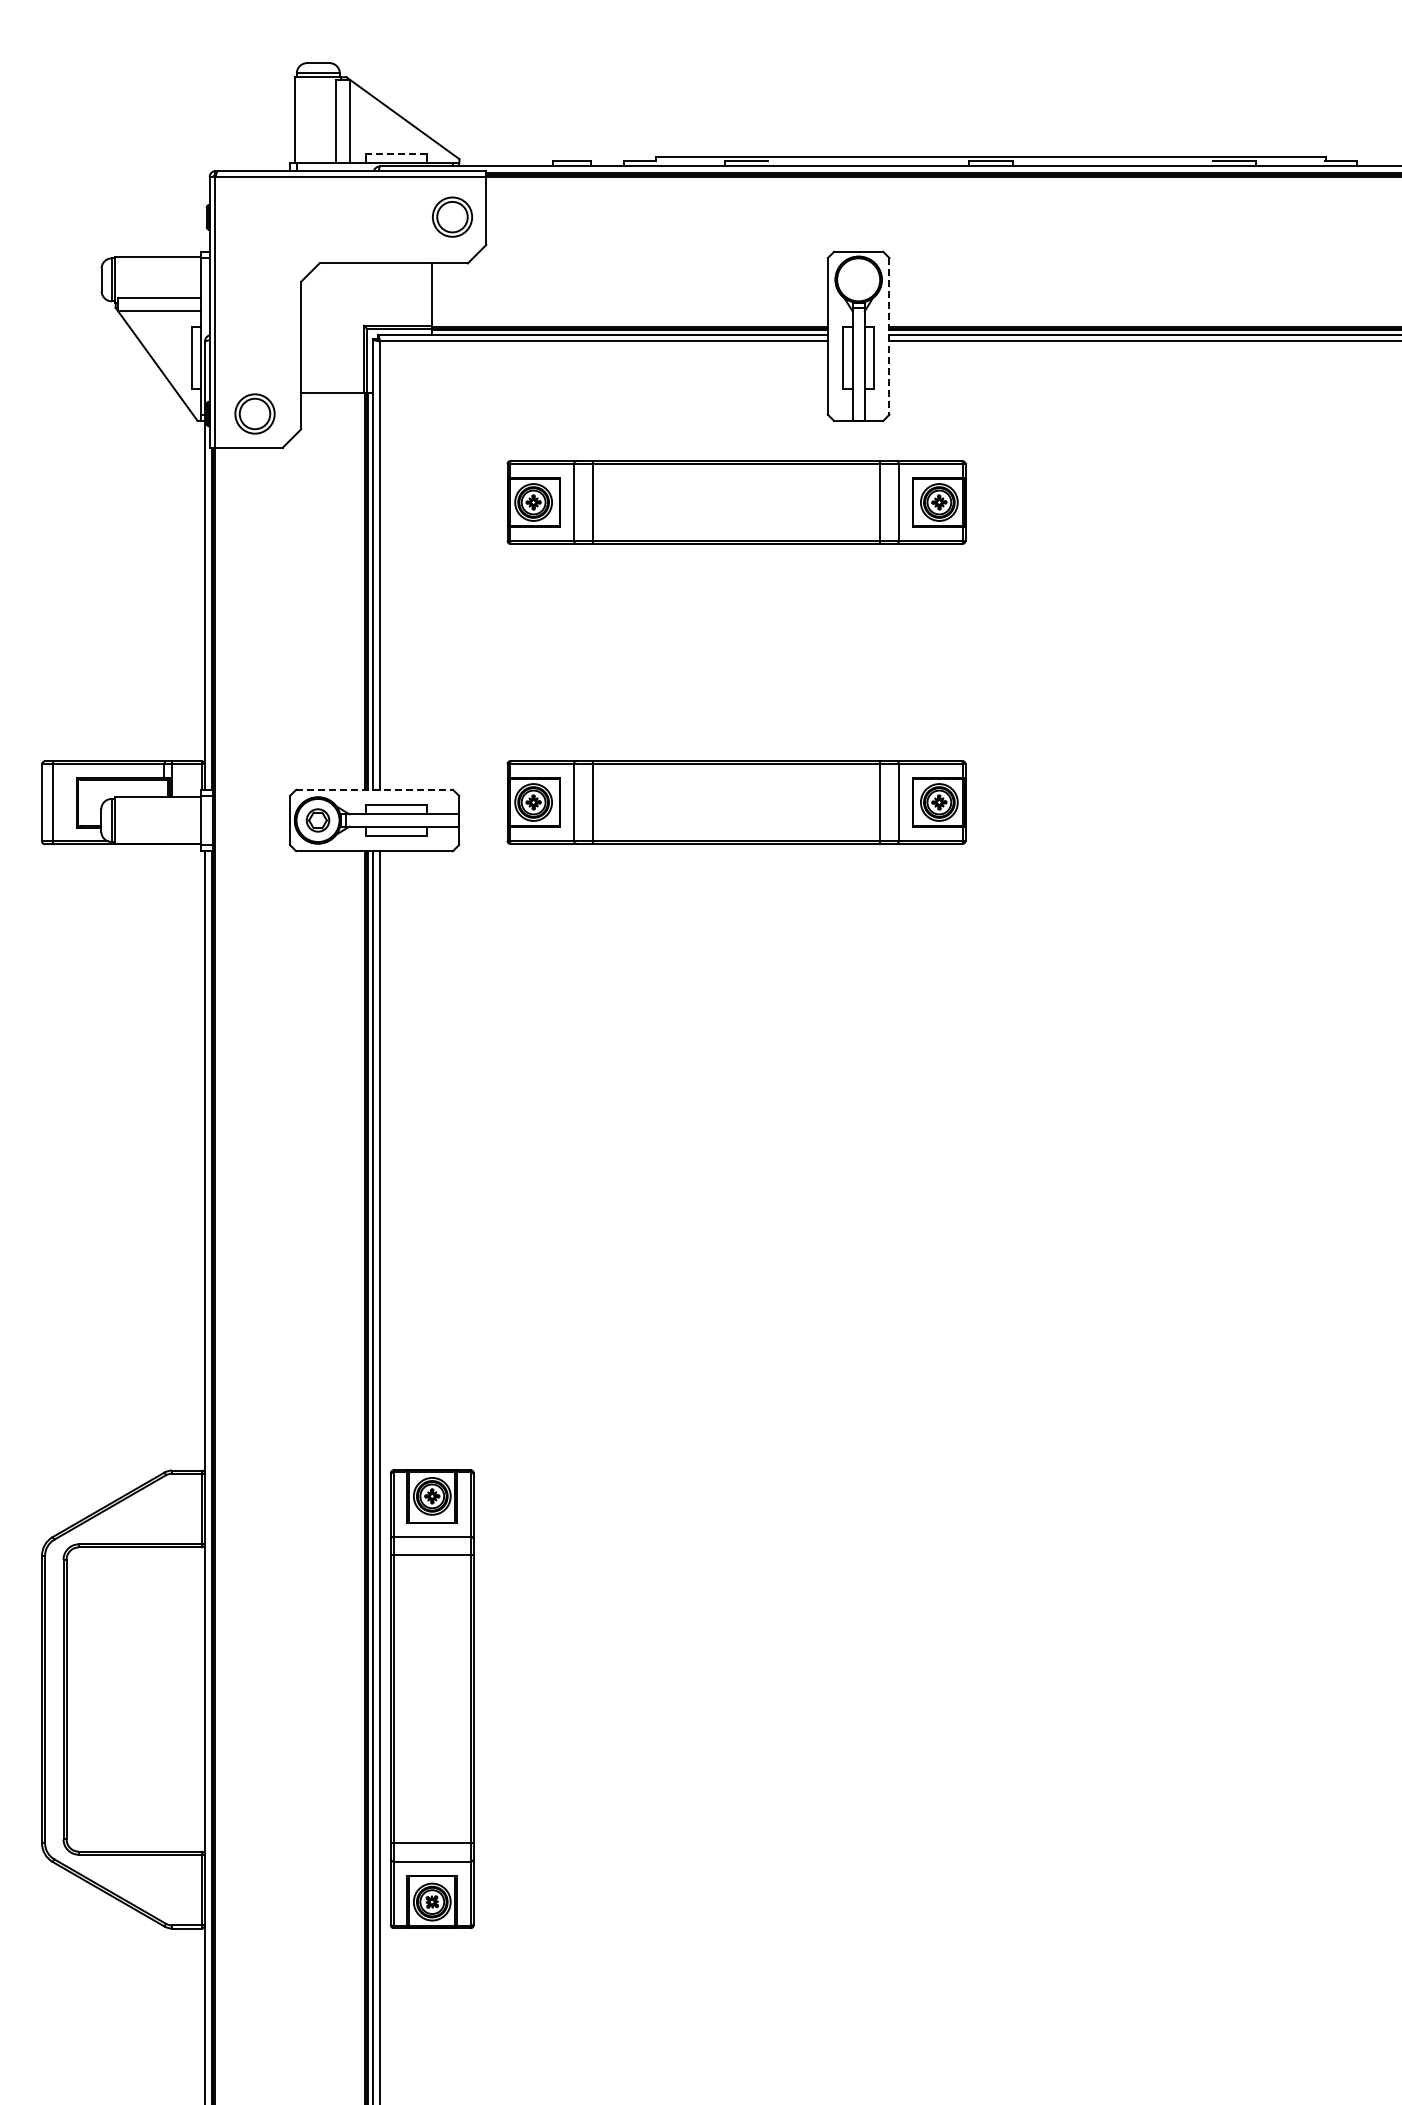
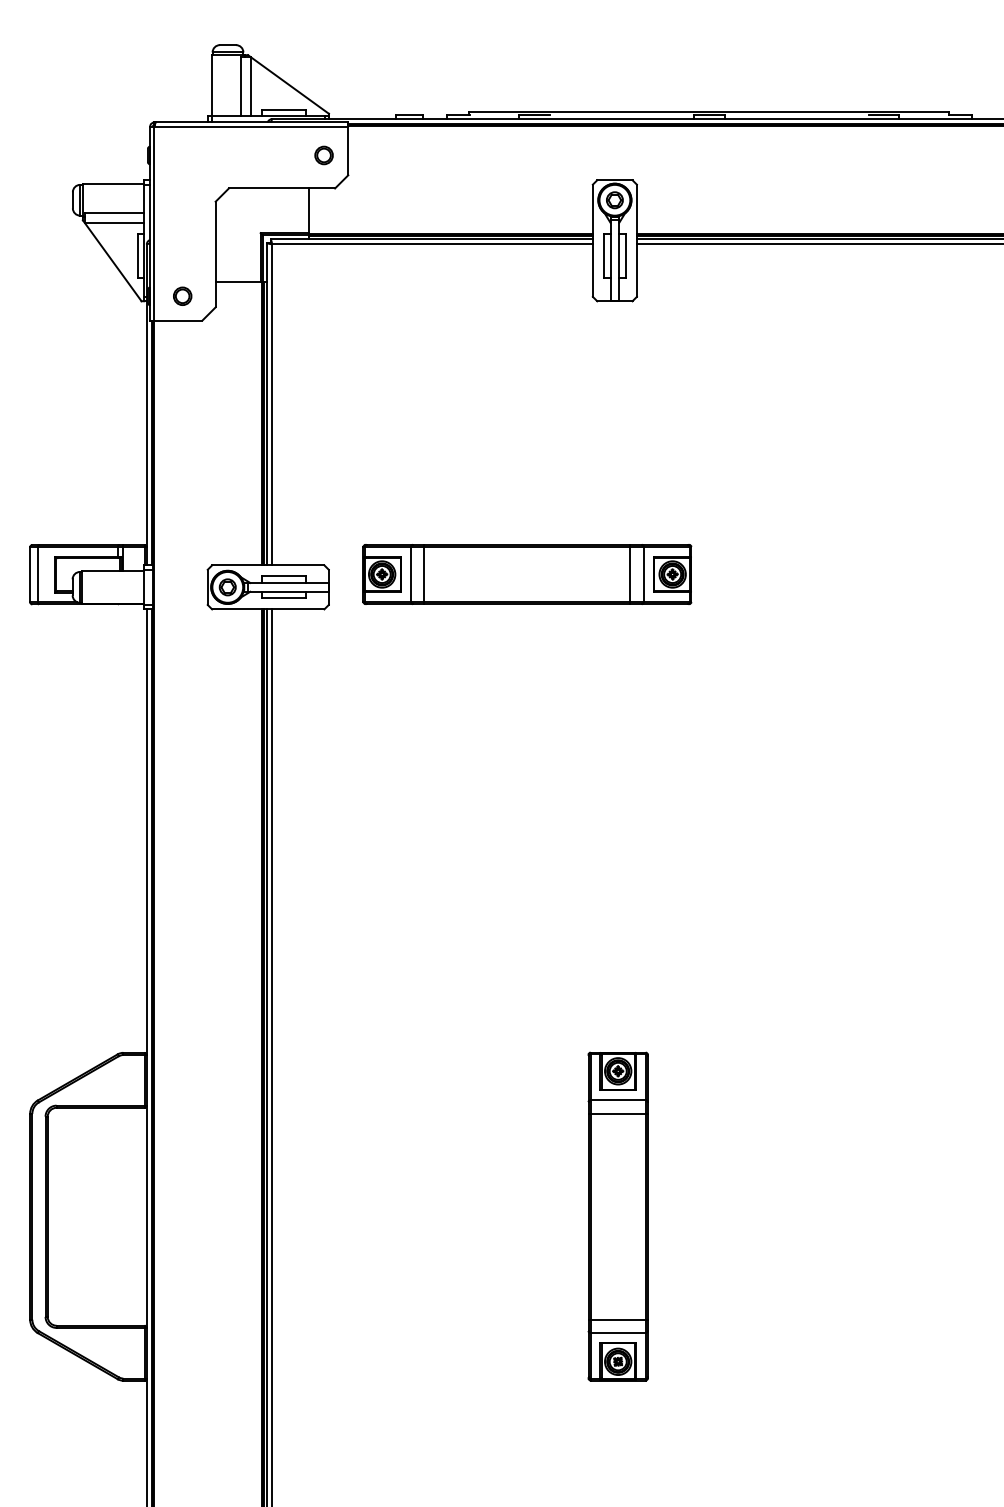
line: (396, 153) -> (283, 109), dashed -> solid
part: (452, 217) -> (324, 155), size x0.62
part: (858, 279) -> (614, 200), added
line: (889, 336) -> (636, 240), dashed -> solid
part: (254, 413) -> (182, 295), size x0.62
part: (736, 502) -> (527, 359), removed
line: (375, 789) -> (268, 565), dashed -> solid
part: (432, 1699) -> (618, 1216), moved

